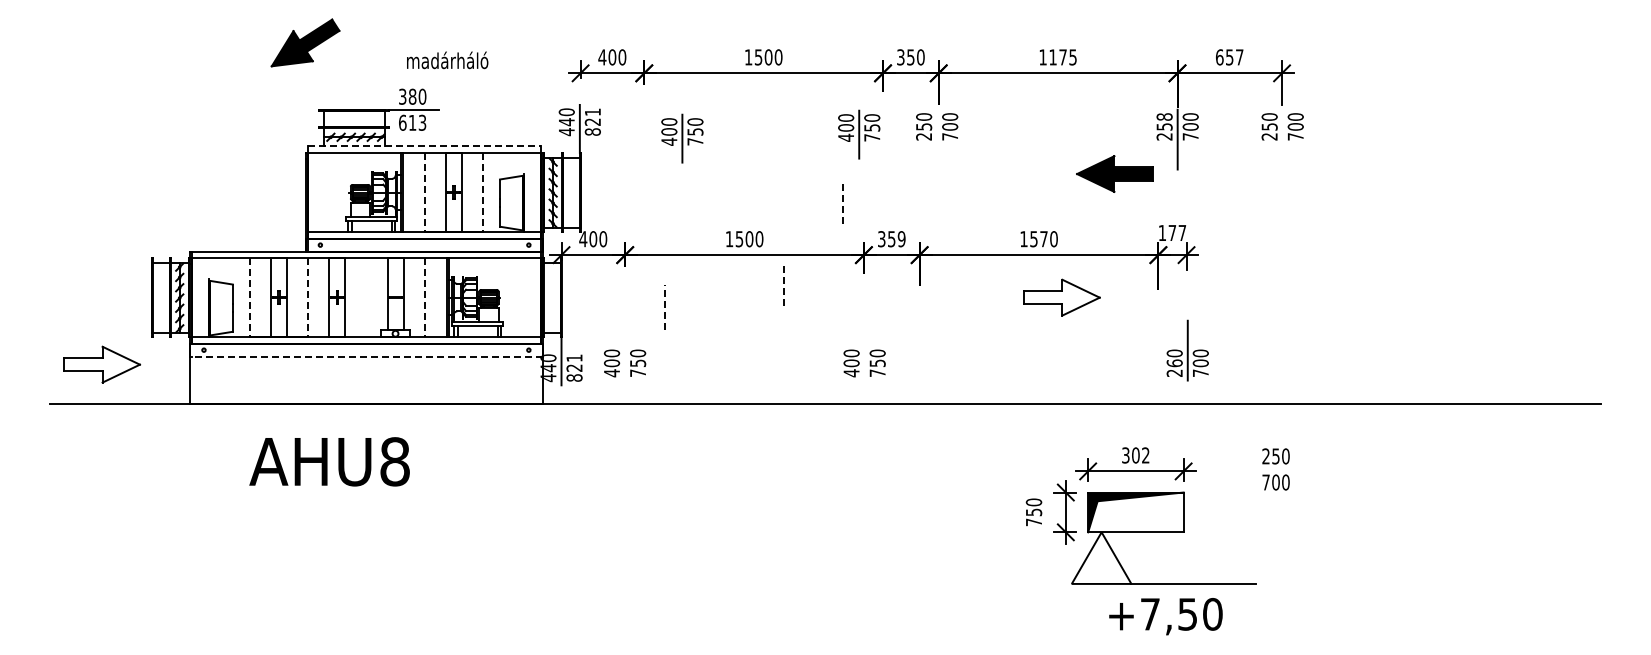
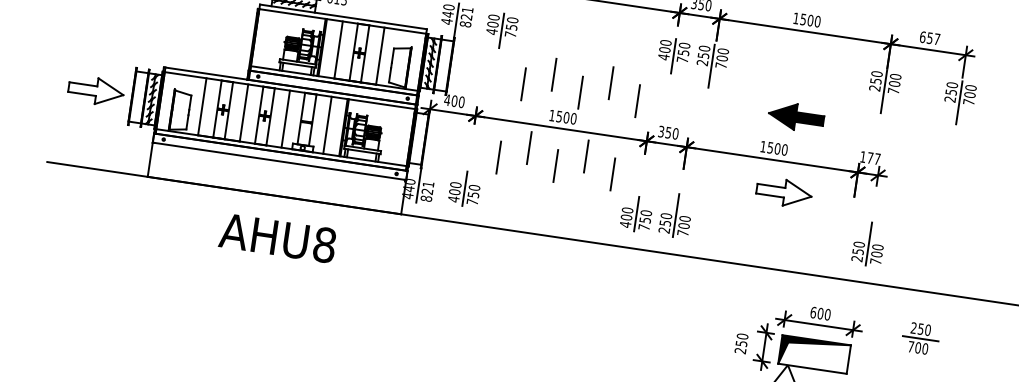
text: (1062, 57) -> (810, 20), 1175 -> 1500
text: (1164, 116) -> (876, 73), 258 -> 250
part: (859, 134) -> (673, 56), moved
part: (682, 138) -> (501, 30), moved
line: (937, 139) -> (711, 66), added
line: (1282, 139) -> (959, 102), added
line: (425, 146) -> (344, 17), dashed -> solid
part: (1114, 173) -> (795, 116), moved
line: (723, 182) -> (553, 74), added
line: (803, 182) -> (611, 82), added
line: (424, 192) -> (338, 49), dashed -> solid
line: (482, 192) -> (380, 56), dashed -> solid
line: (684, 201) -> (523, 83), added
line: (763, 201) -> (580, 92), added
line: (843, 201) -> (637, 100), dashed -> solid
text: (901, 239) -> (675, 134), 359 -> 350
text: (1043, 239) -> (777, 149), 1570 -> 1500
line: (704, 287) -> (529, 147), added
line: (784, 288) -> (586, 156), dashed -> solid
line: (250, 297) -> (202, 106), dashed -> solid
line: (308, 297) -> (244, 112), dashed -> solid
line: (366, 297) -> (285, 119), added
line: (424, 297) -> (327, 125), dashed -> solid
line: (664, 306) -> (498, 157), dashed -> solid
line: (744, 306) -> (555, 165), added
line: (824, 306) -> (613, 173), added
part: (918, 350) -> (675, 215), added
line: (366, 356) -> (279, 161), dashed -> solid
line: (625, 356) -> (465, 188), added
line: (864, 356) -> (636, 214), added
text: (1174, 363) -> (858, 251), 260 -> 250
part: (101, 364) -> (95, 90), moved
text: (1135, 455) -> (820, 313), 302 -> 600
text: (329, 461) -> (277, 237), moved
line: (1277, 469) -> (920, 338), added
text: (1033, 522) -> (740, 350), 750 -> 250

